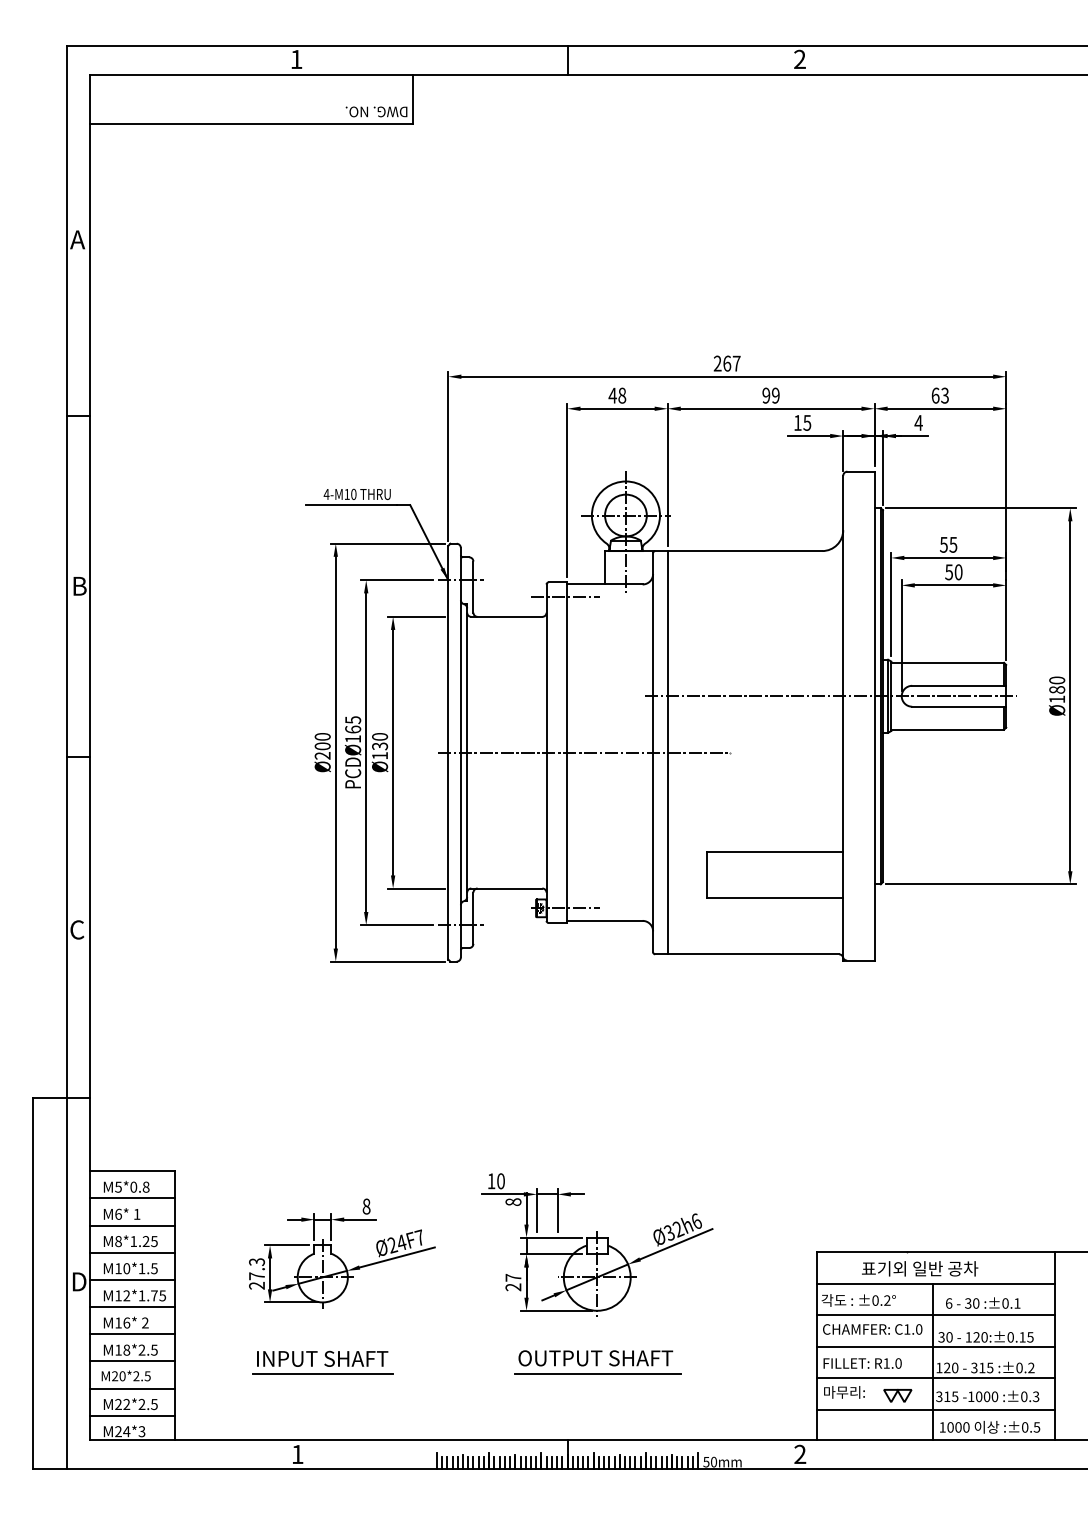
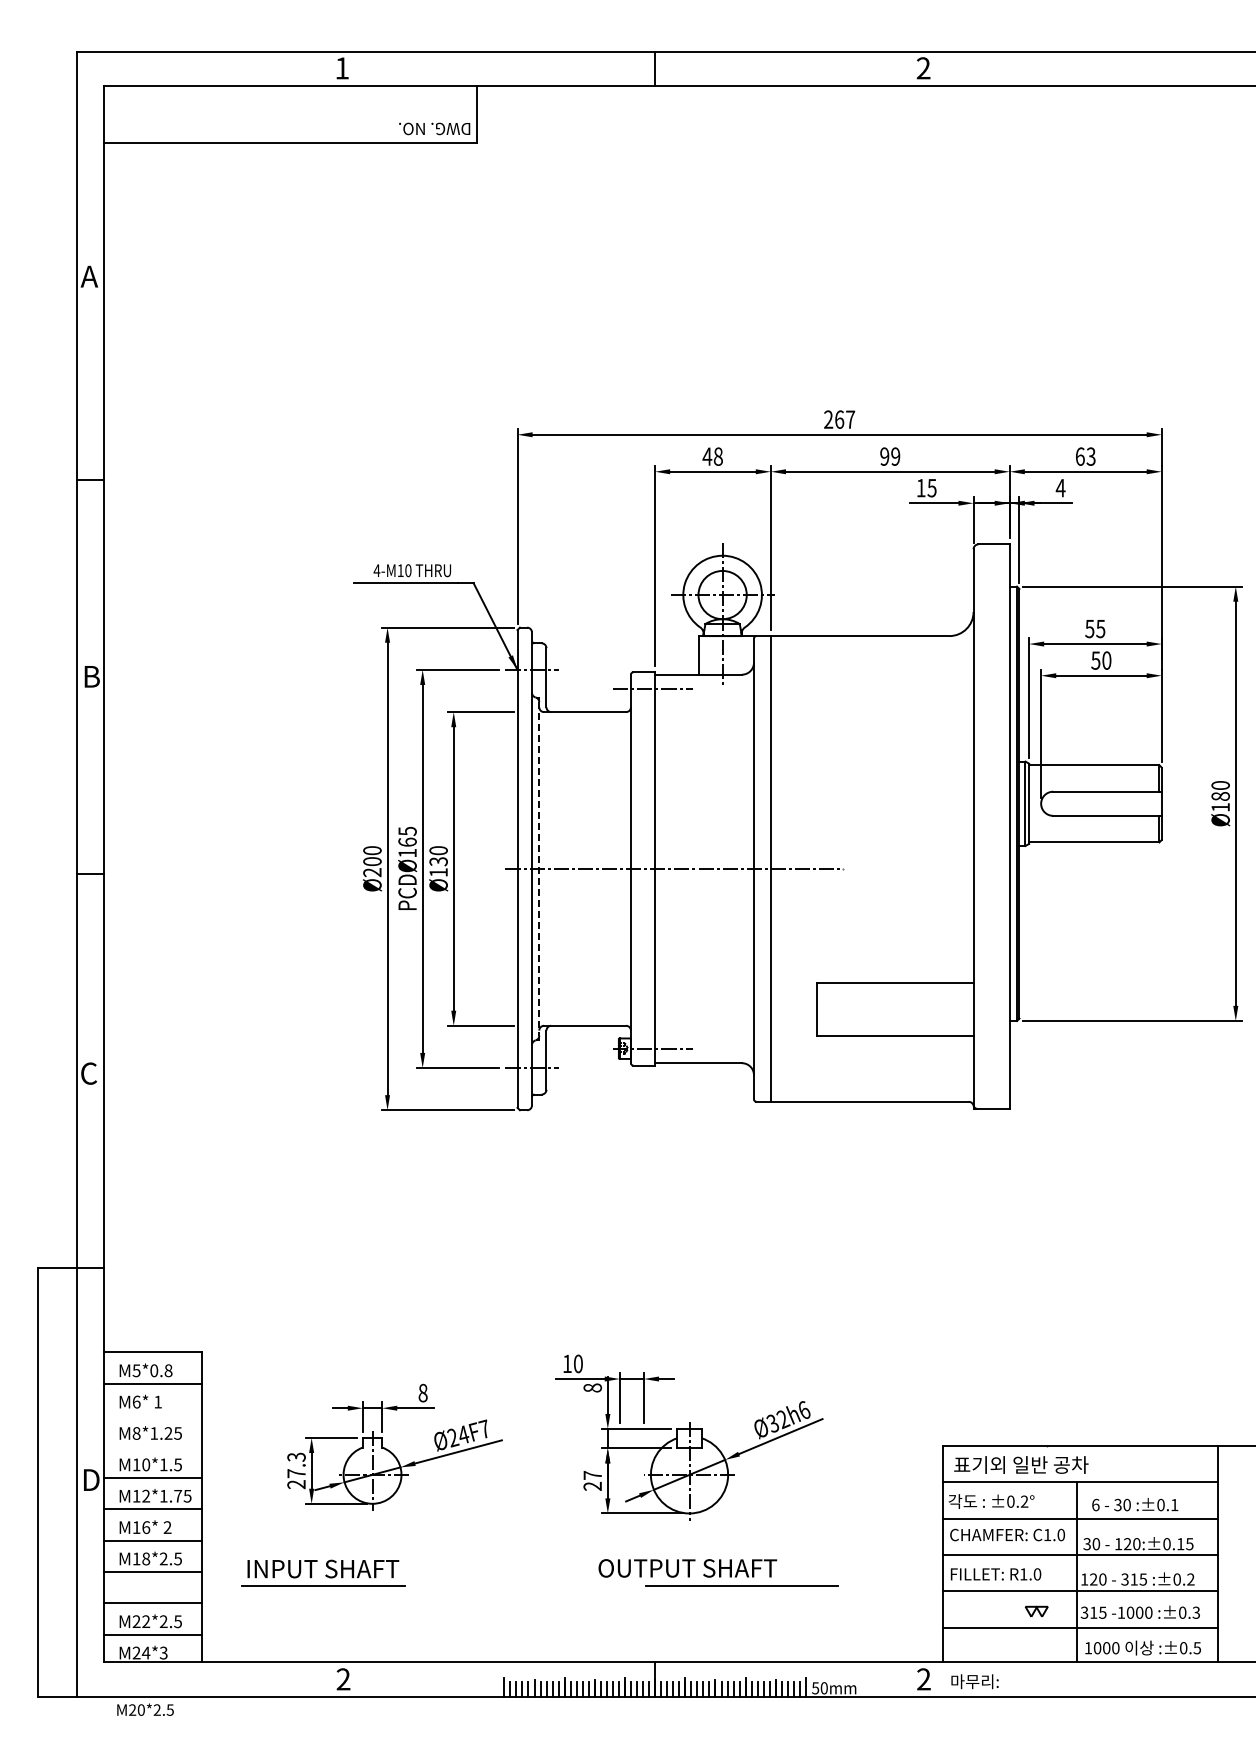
line: (830, 696) -> (958, 803), removed
line: (467, 752) -> (539, 868), solid -> dashed
line: (132, 1225) -> (152, 1415), removed
line: (132, 1252) -> (152, 1446), removed
text: (920, 1268) -> (1021, 1464), moved
part: (322, 1361) -> (323, 1572), moved
line: (597, 1373) -> (741, 1585), moved
text: (126, 1375) -> (145, 1709), moved
text: (844, 1392) -> (974, 1681), moved
part: (897, 1395) -> (1036, 1611), size x0.7
text: (297, 1454) -> (343, 1679), 1 -> 2

